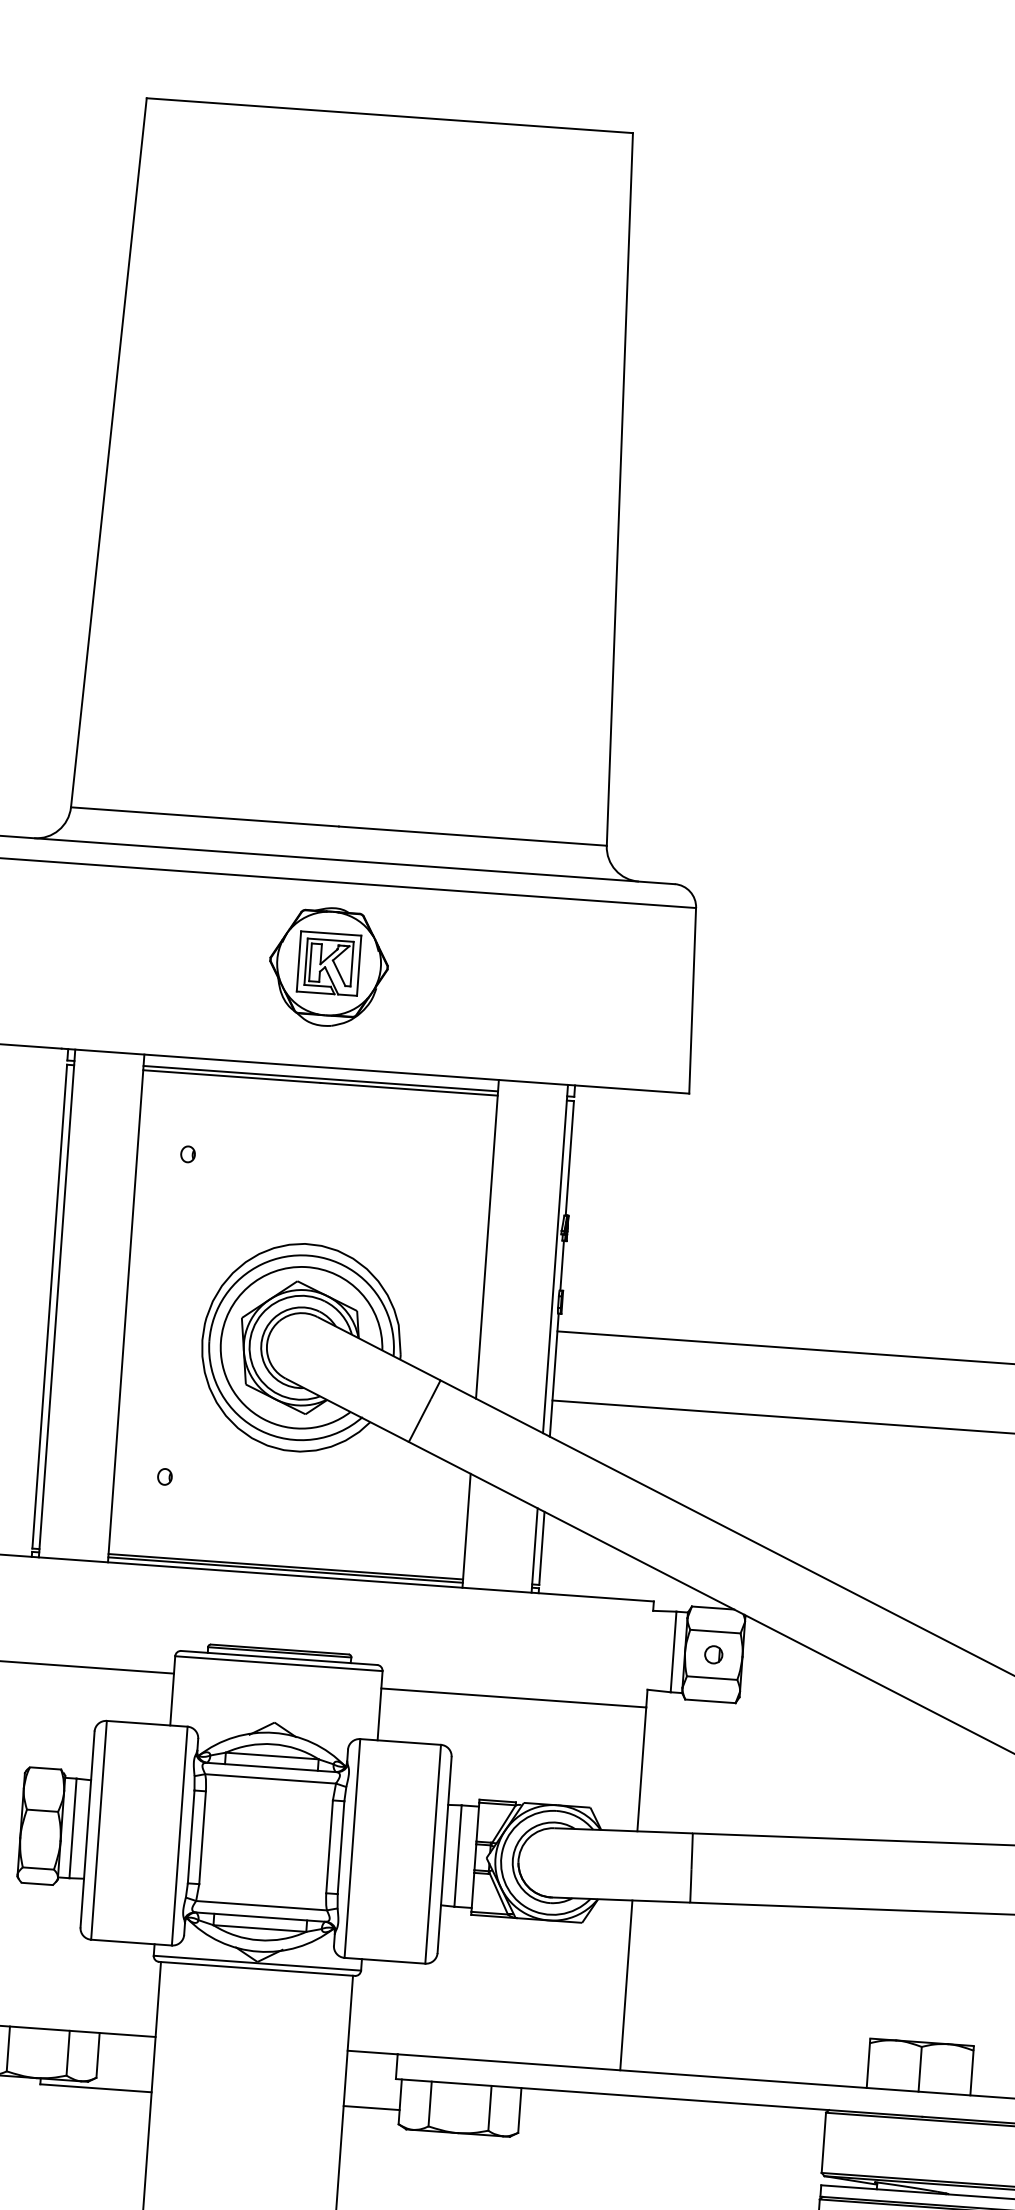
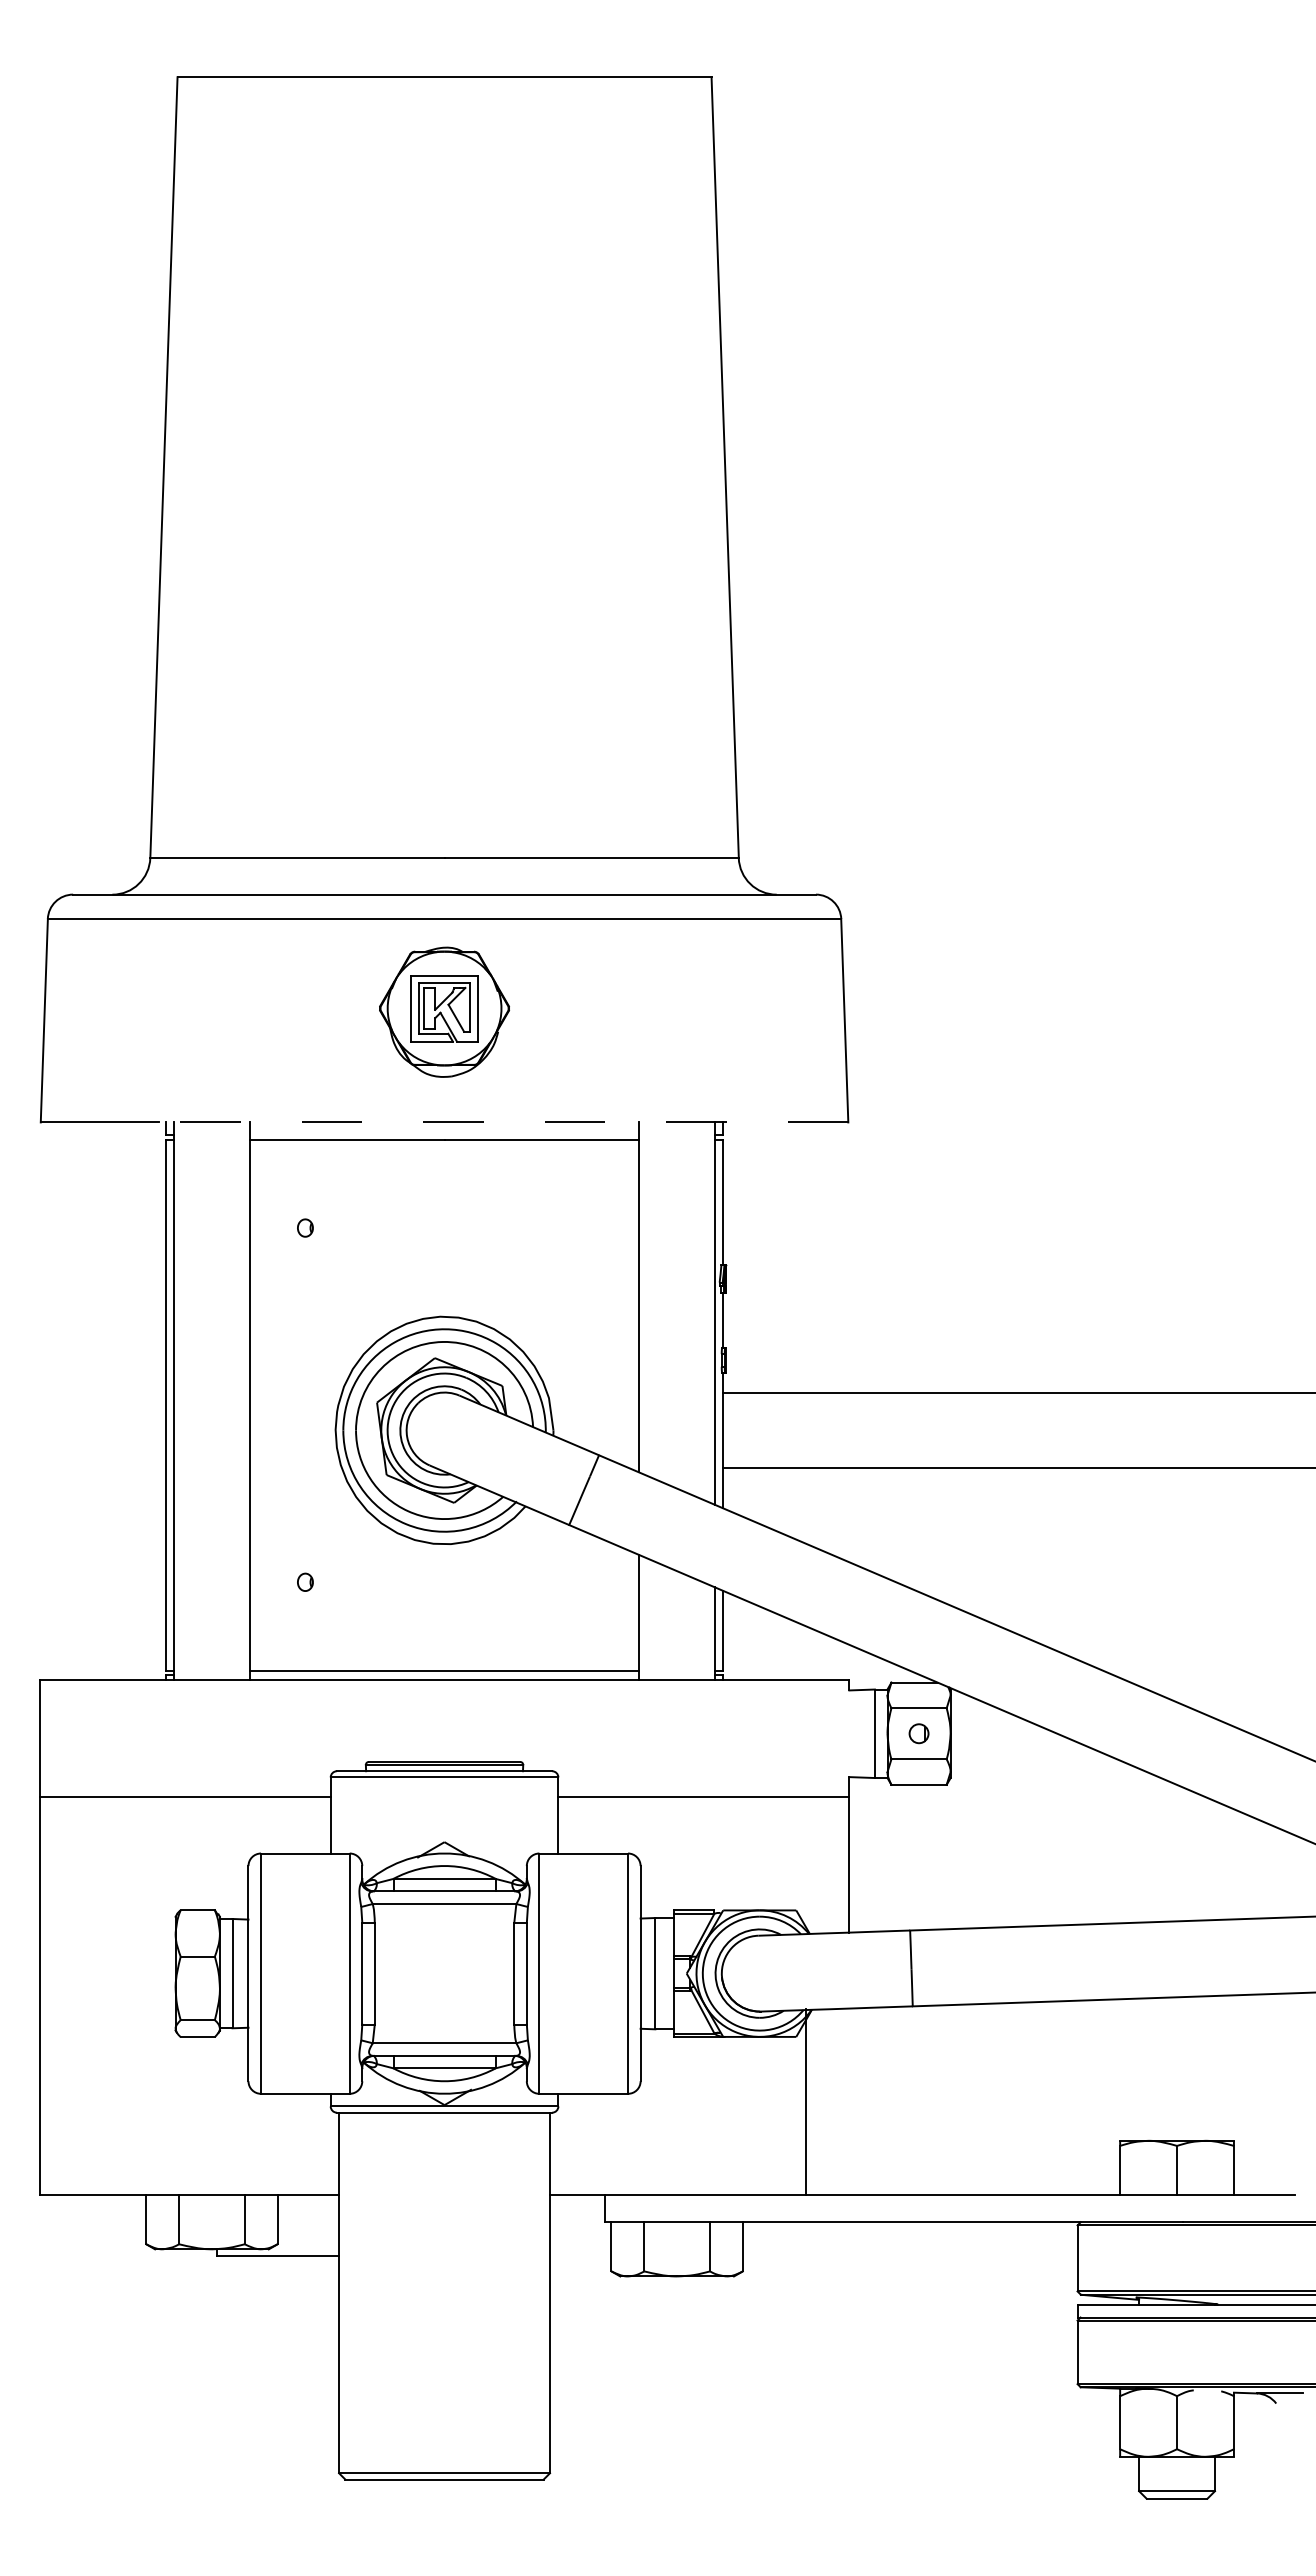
line: (375, 1071) -> (503, 1122), solid -> dashed
line: (320, 1078) -> (444, 1134), removed
line: (285, 1569) -> (444, 1674), removed
line: (626, 1985) -> (806, 2101), moved
line: (371, 2107) -> (580, 2255), removed

